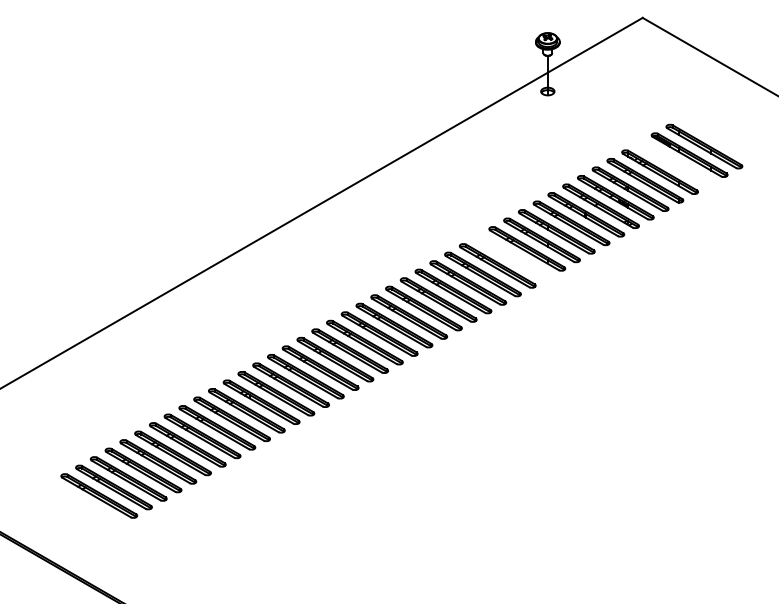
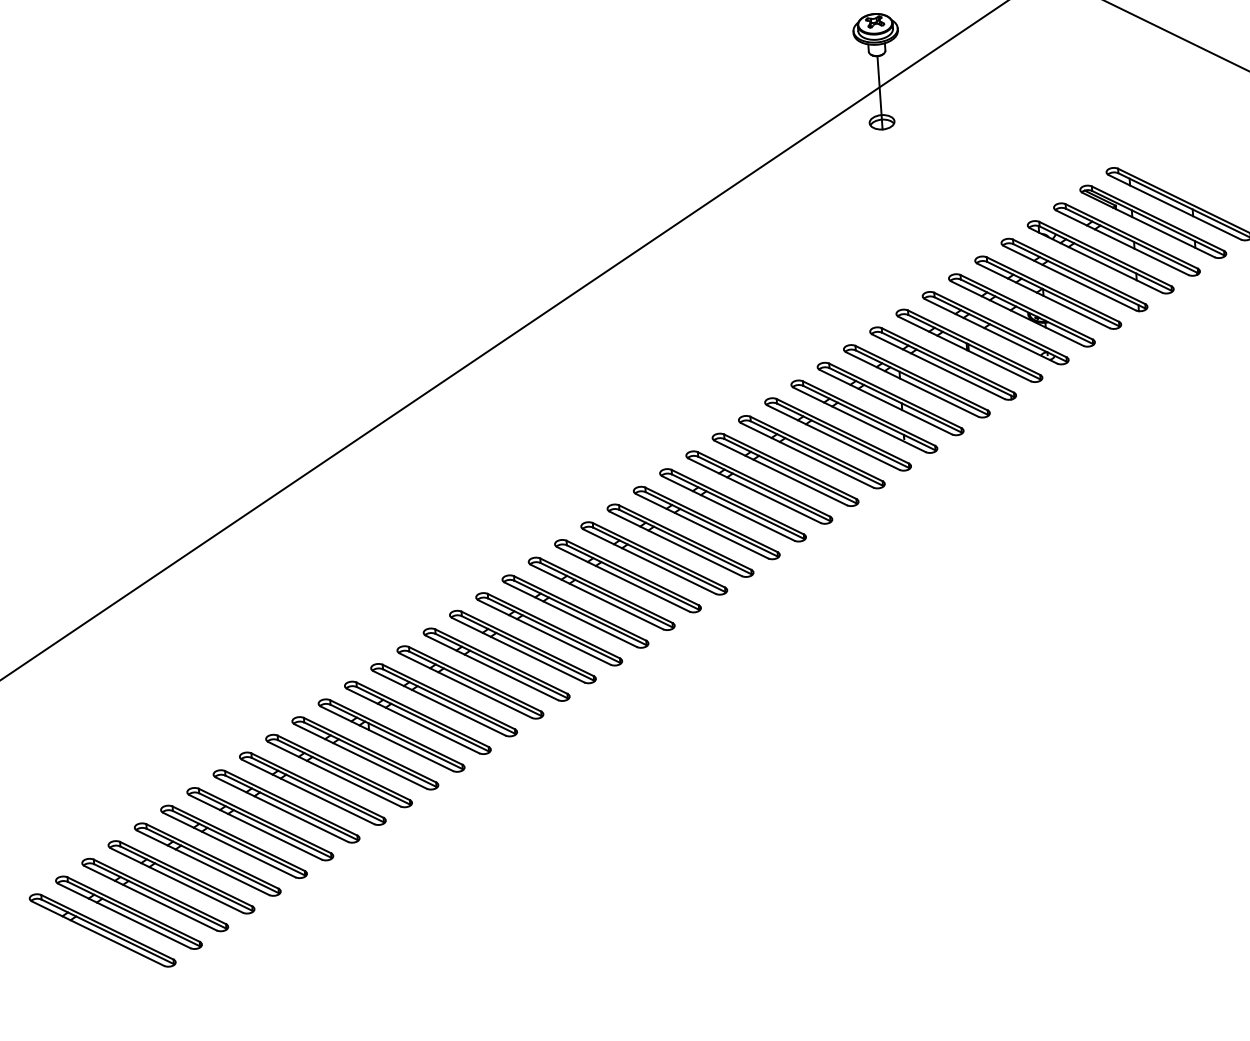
part: (674, 163) -> (1126, 239), added
part: (512, 257) -> (838, 434), added

